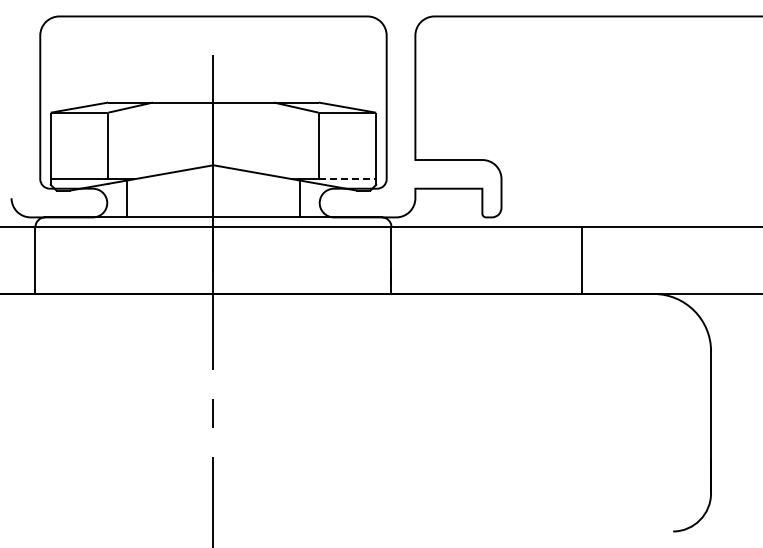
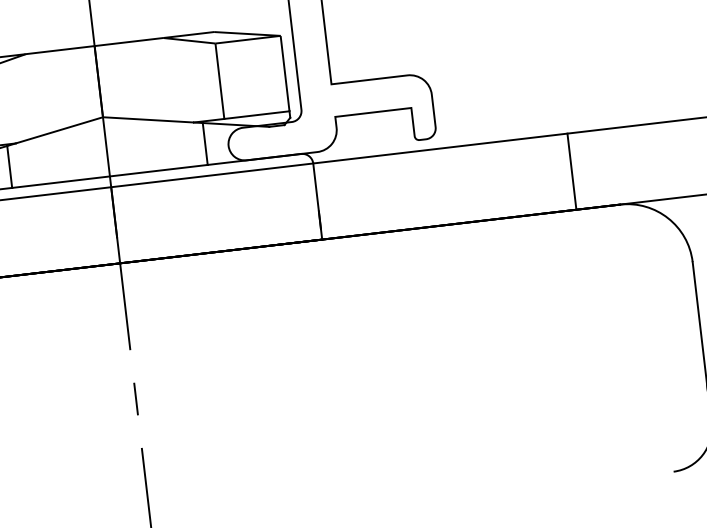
line: (347, 179) -> (257, 115), dashed -> solid
line: (582, 259) -> (571, 170), moved

